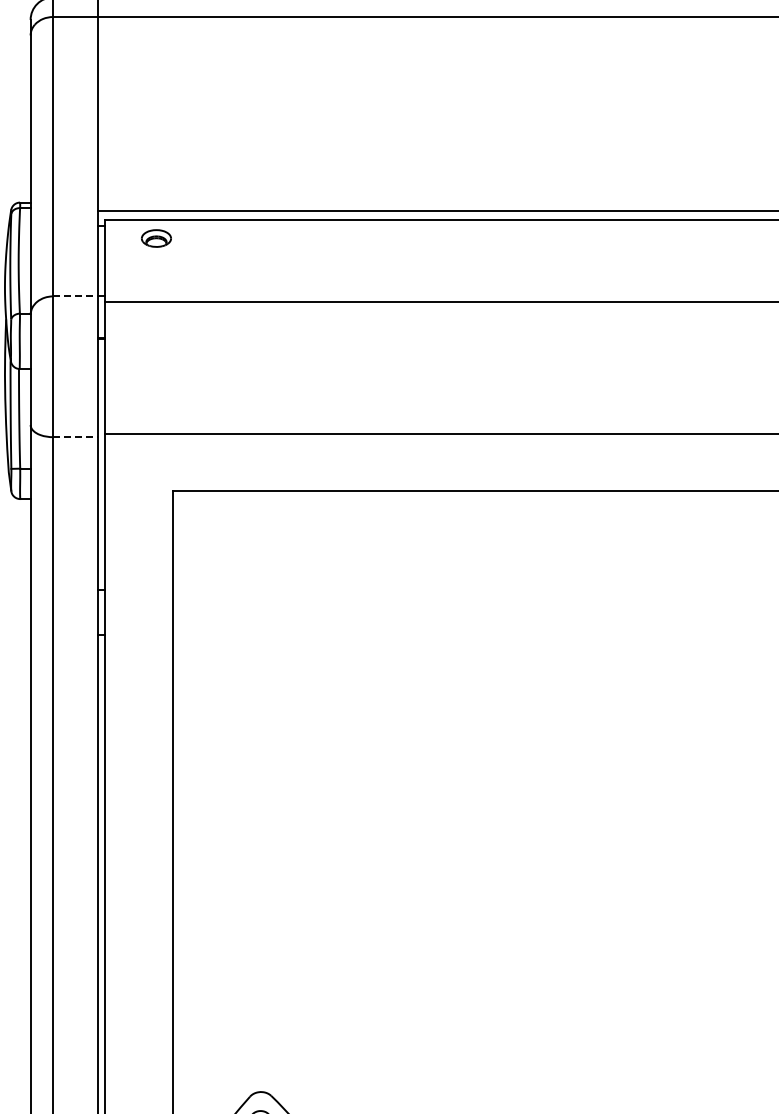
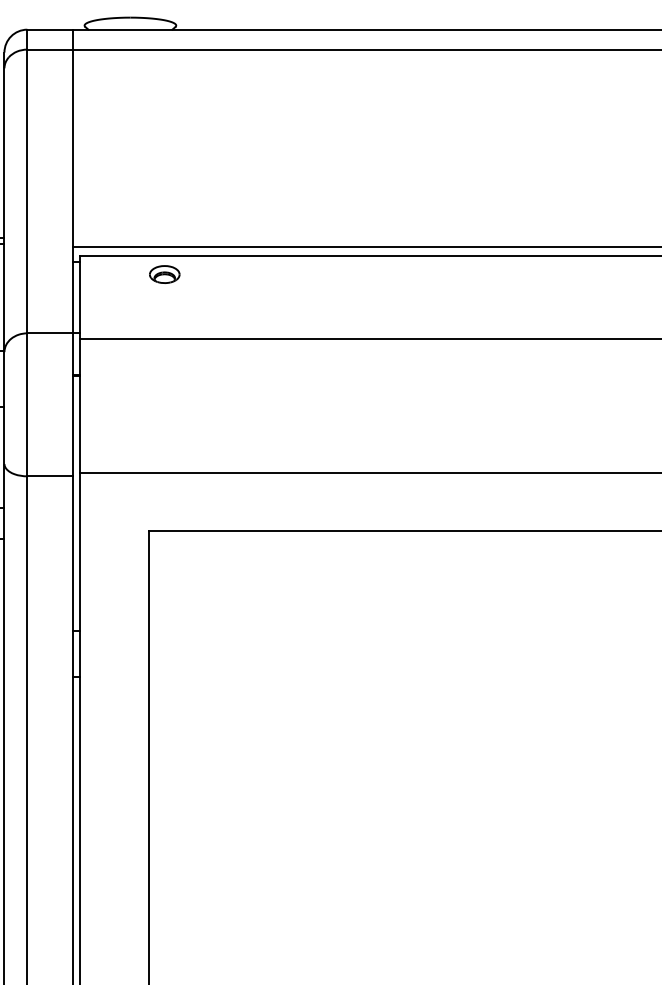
part: (156, 238) -> (164, 274), moved
line: (75, 296) -> (50, 333), dashed -> solid
line: (75, 437) -> (50, 476), dashed -> solid

